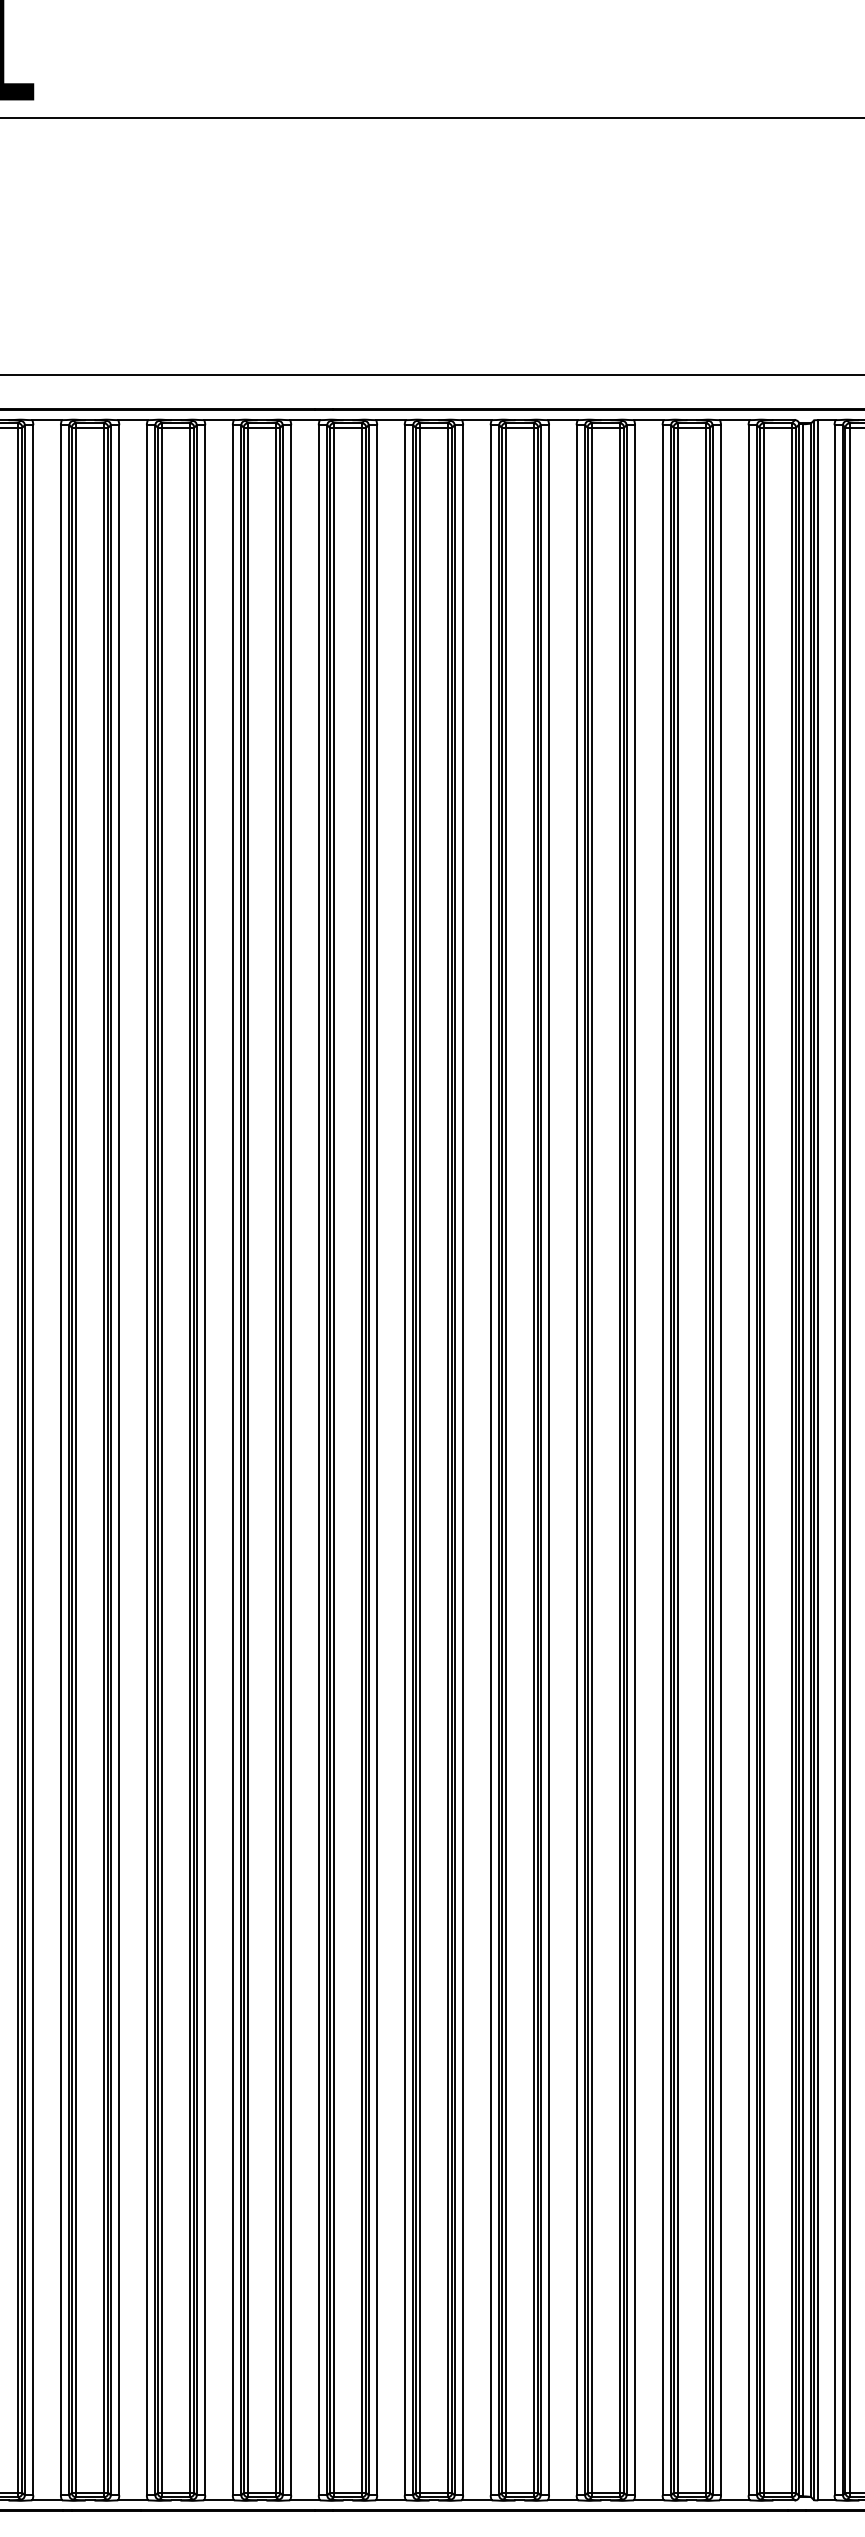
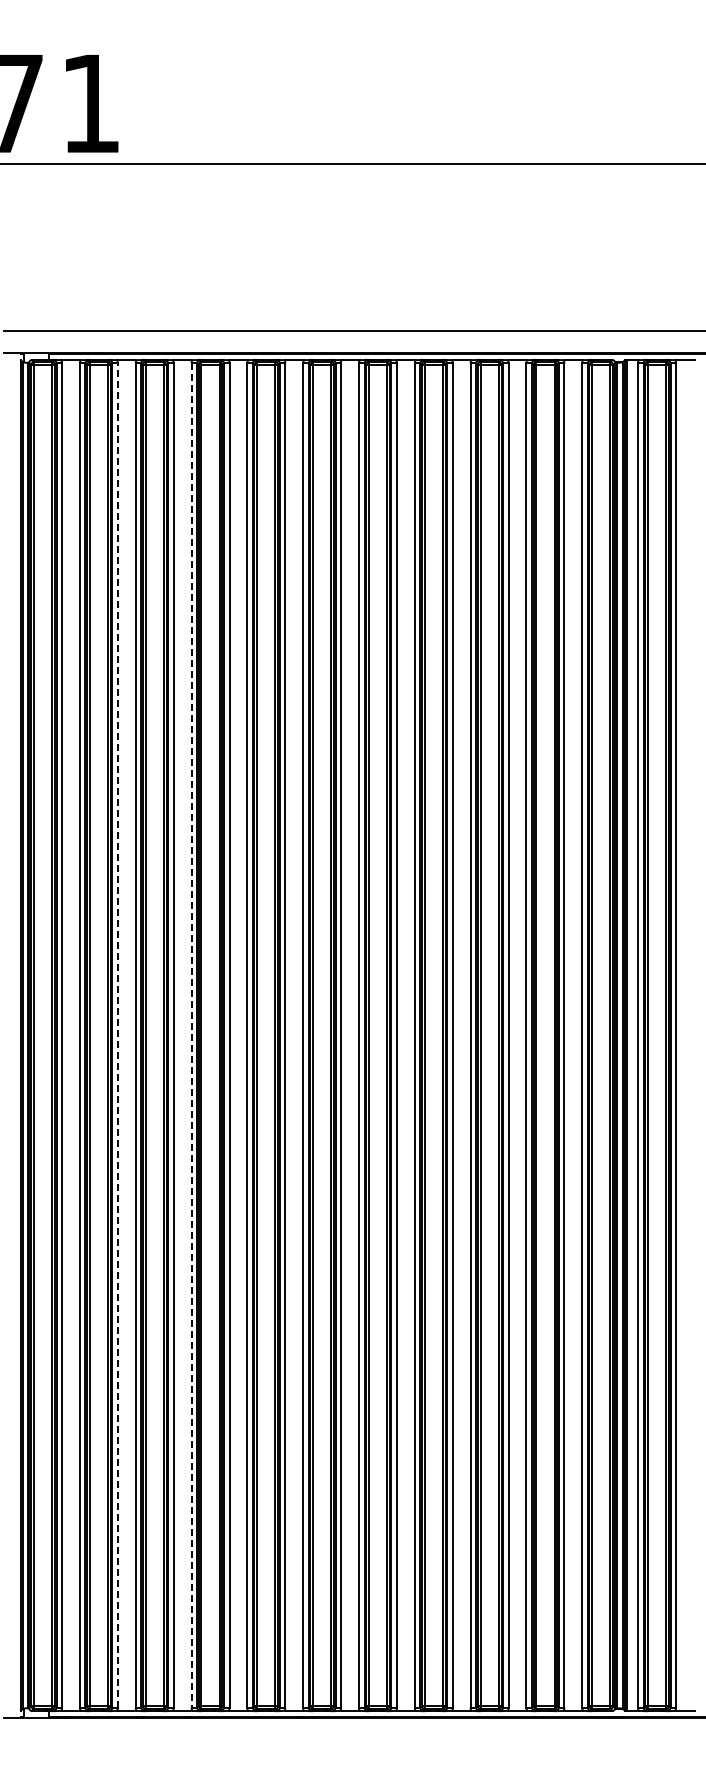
line: (32, 1460) -> (117, 1035), solid -> dashed
line: (146, 1461) -> (191, 1036), solid -> dashed

